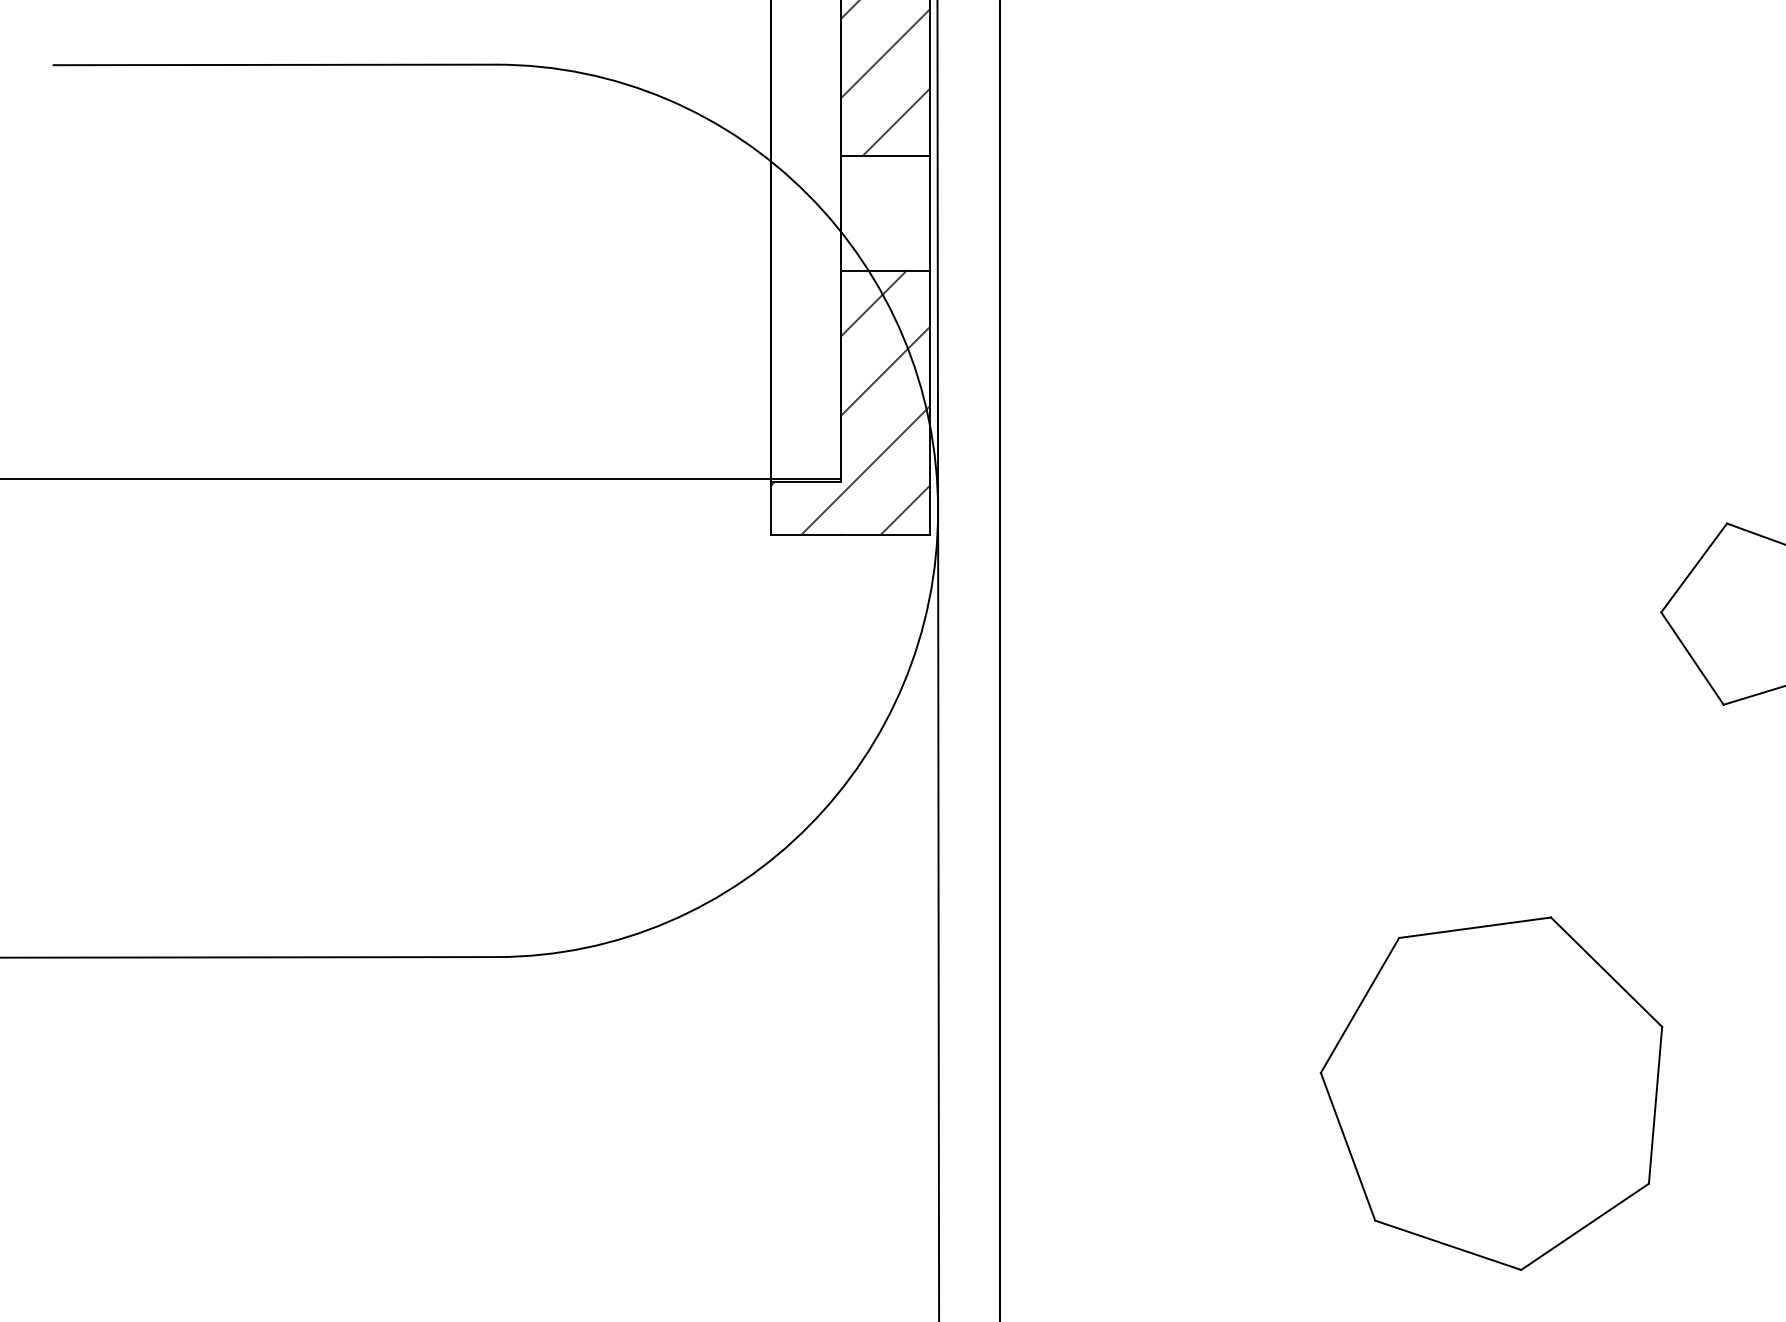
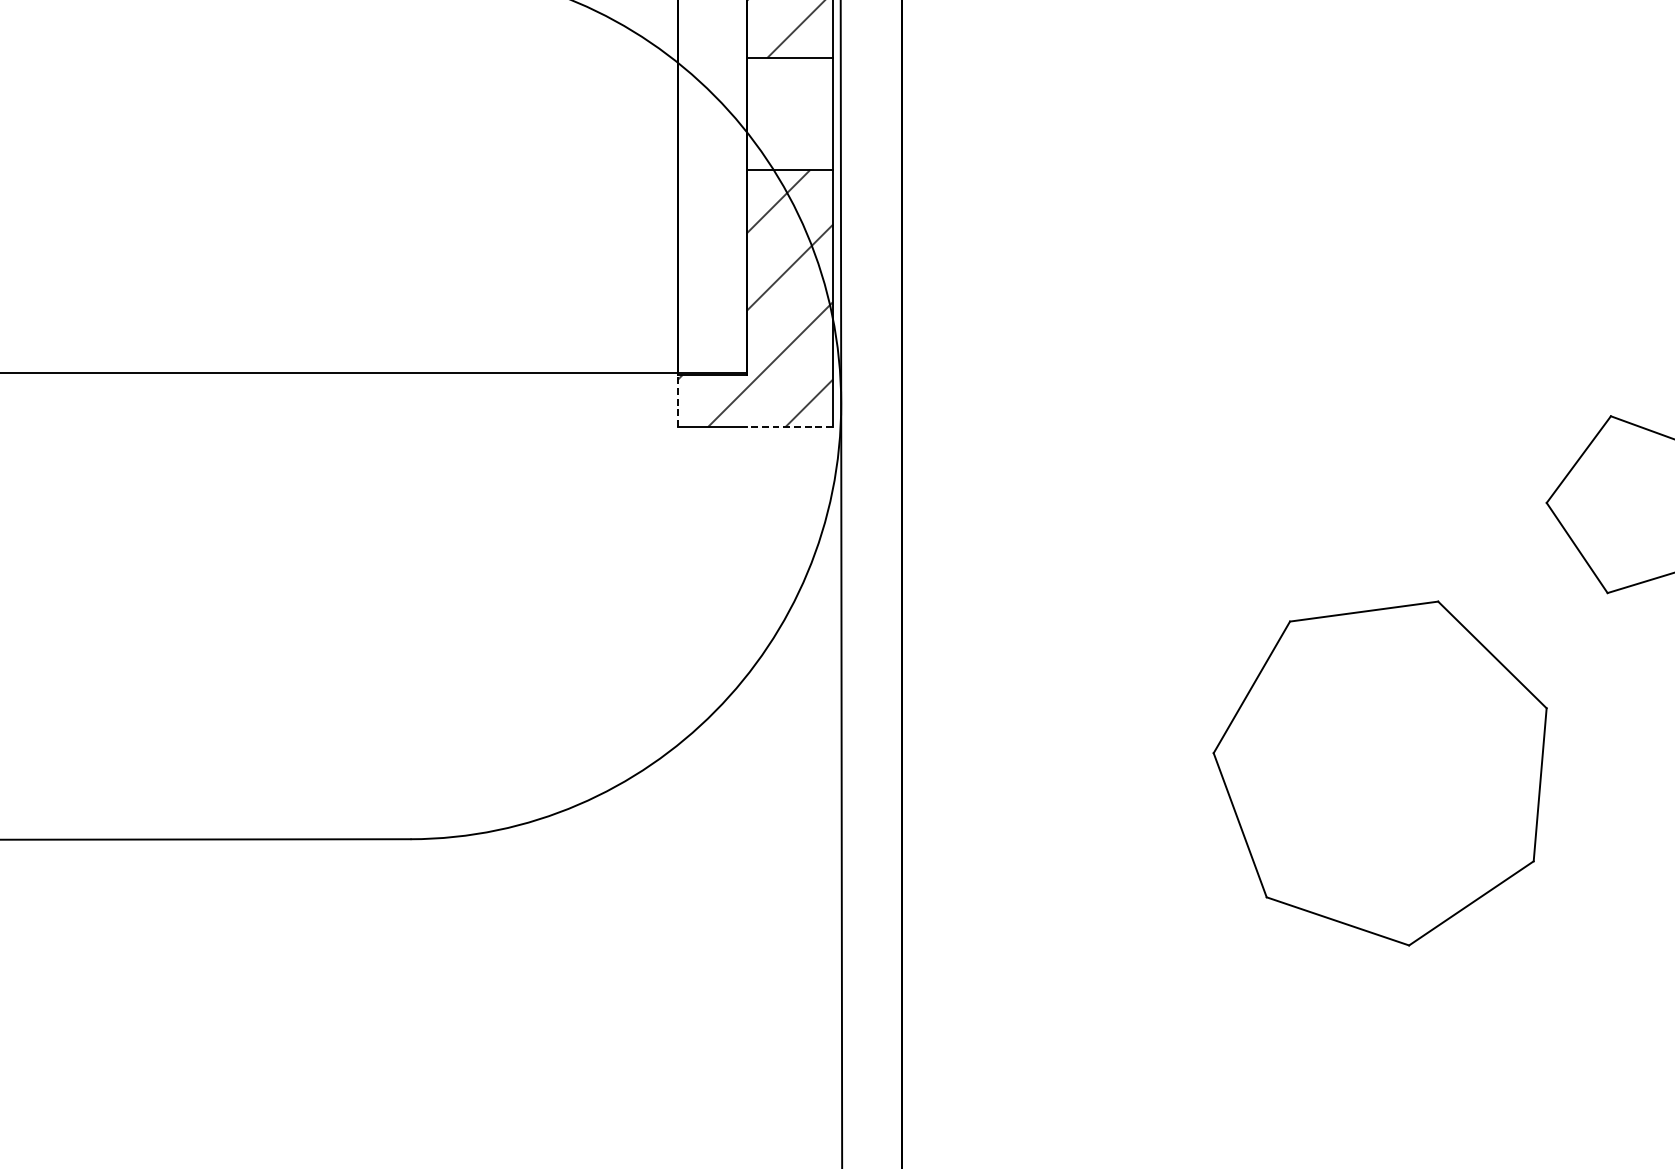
line: (770, 508) -> (677, 401), solid -> dashed
line: (884, 534) -> (788, 426), solid -> dashed
part: (1491, 1093) -> (1380, 773), moved

